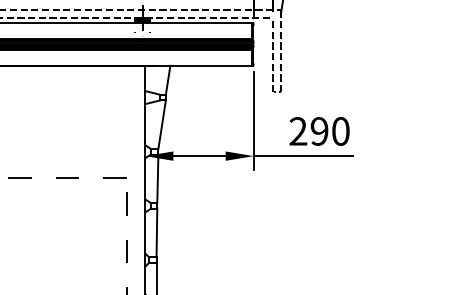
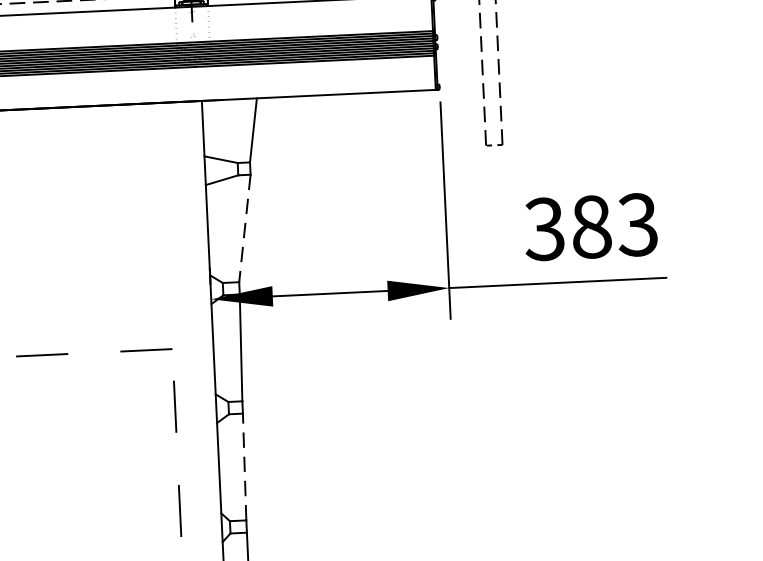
line: (162, 124) -> (245, 228), solid -> dashed
text: (319, 131) -> (591, 227), 290 -> 383
line: (156, 232) -> (243, 465), solid -> dashed

